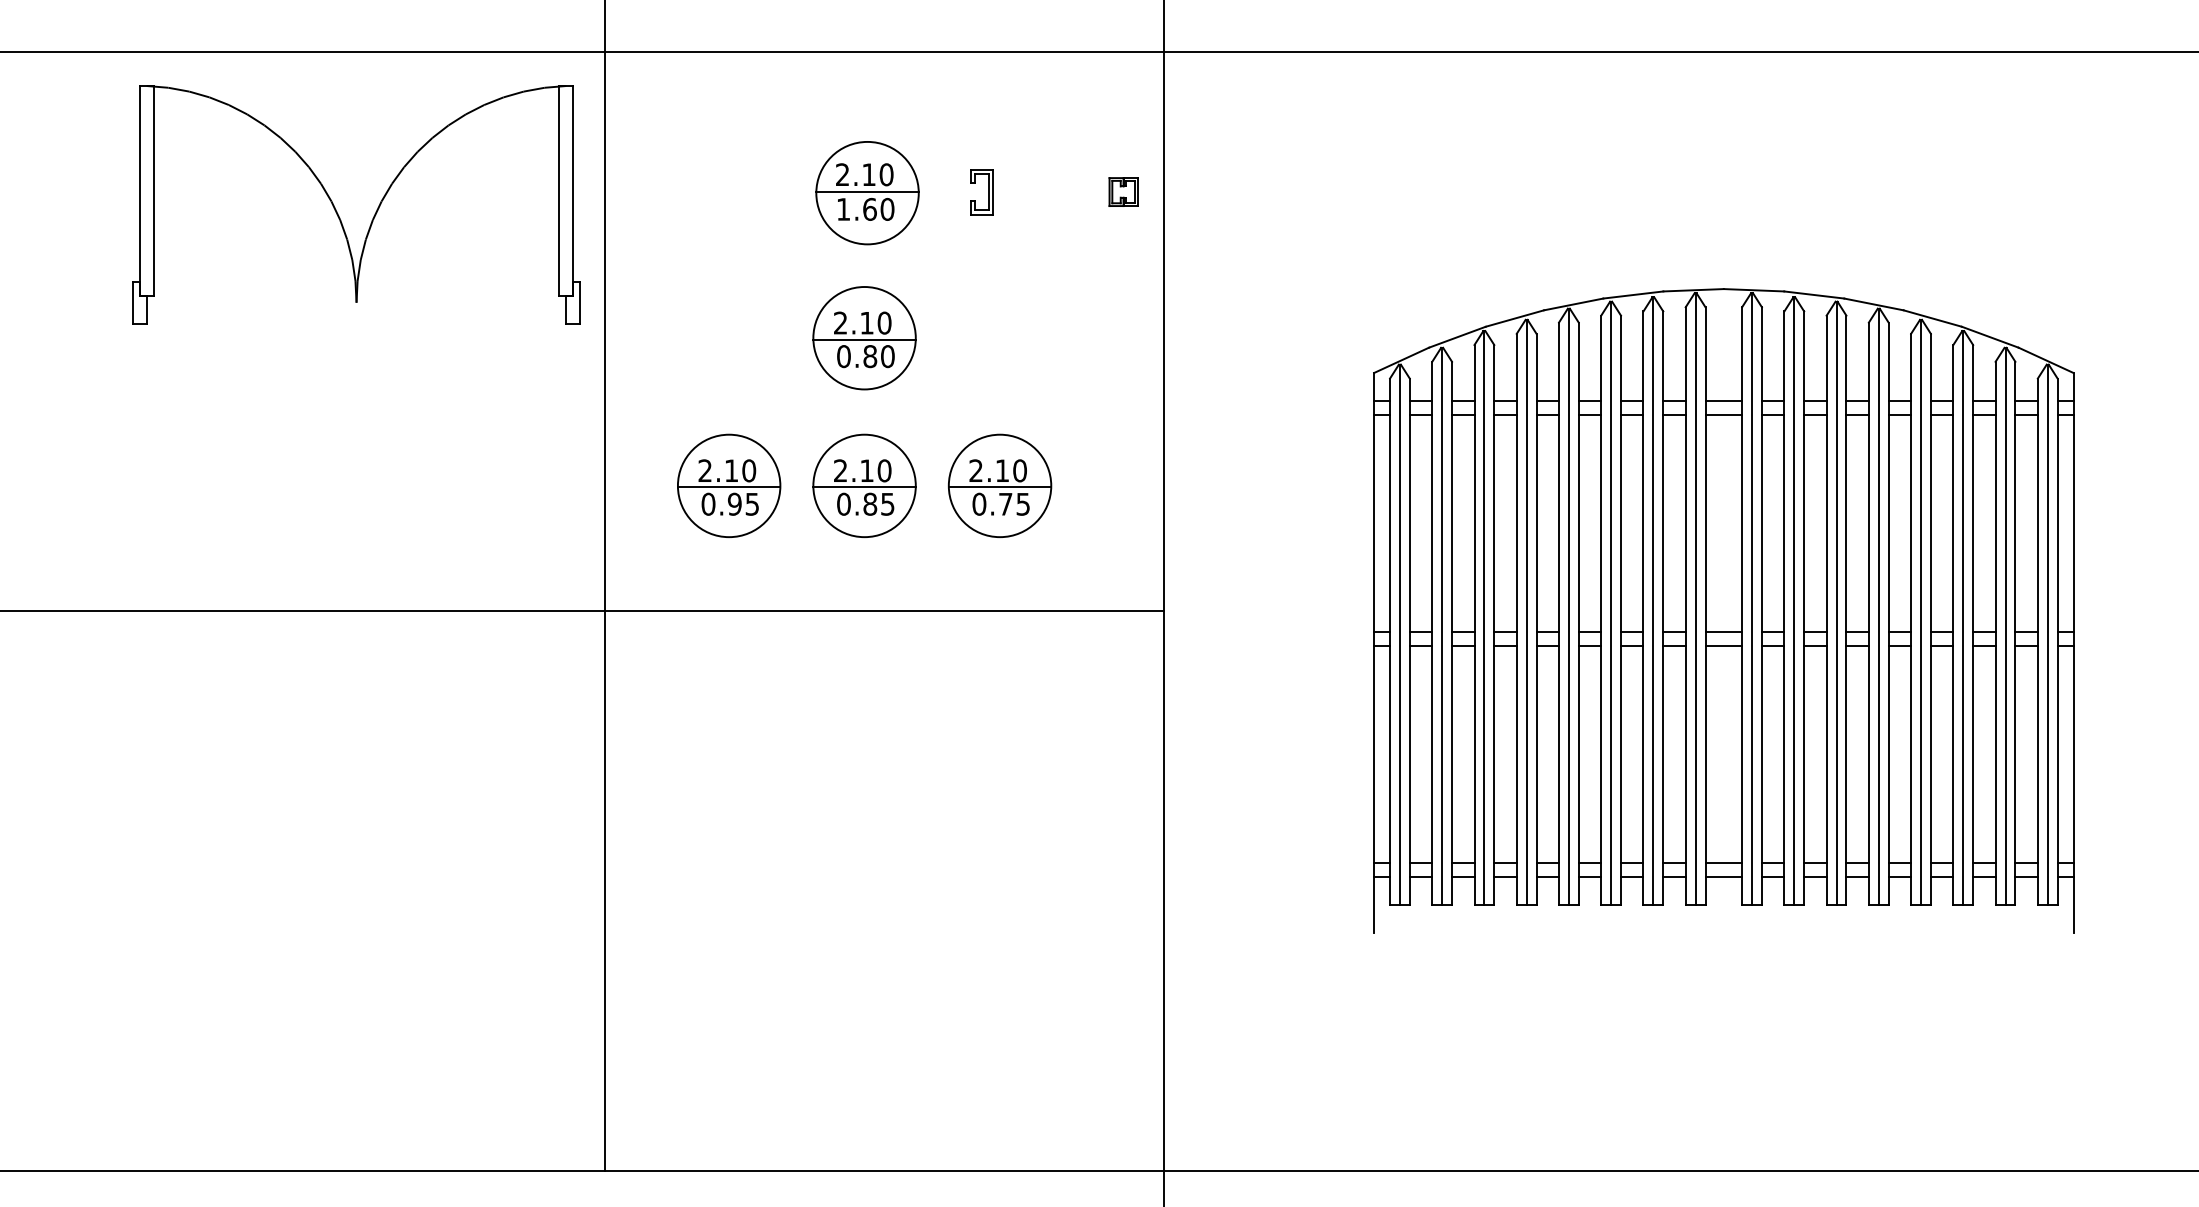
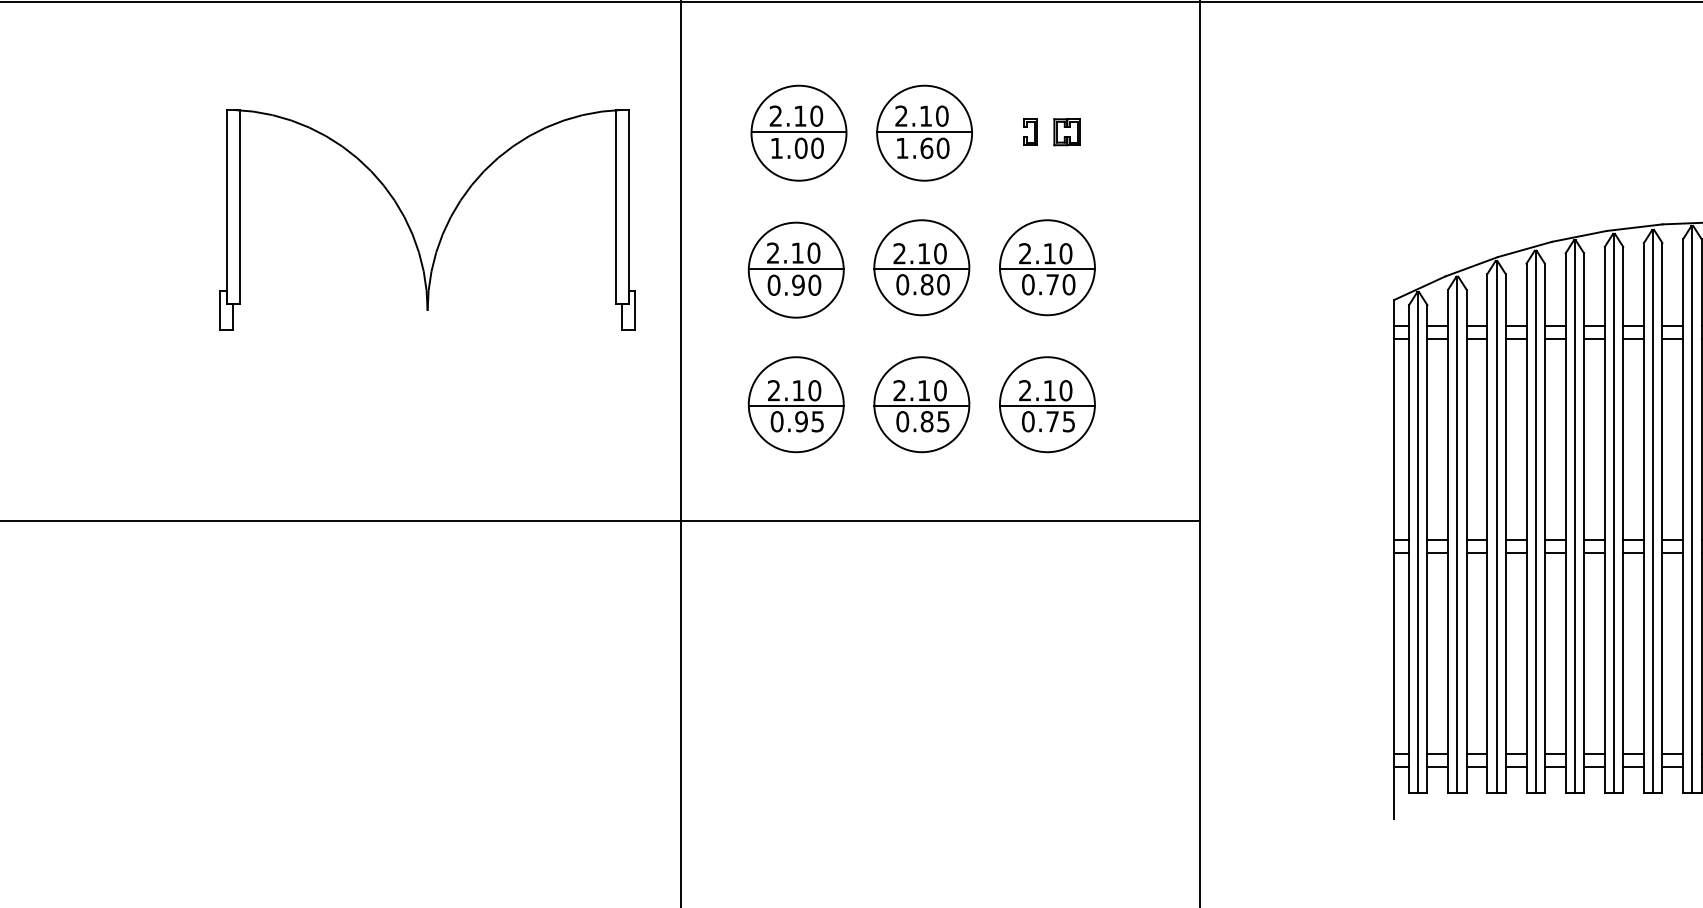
part: (981, 191) -> (1030, 131), size x0.62
part: (1123, 191) -> (1067, 131), moved
part: (732, 193) -> (799, 133), added
part: (338, 213) -> (410, 228), moved
part: (999, 338) -> (1046, 268), added
part: (729, 340) -> (796, 269), added

